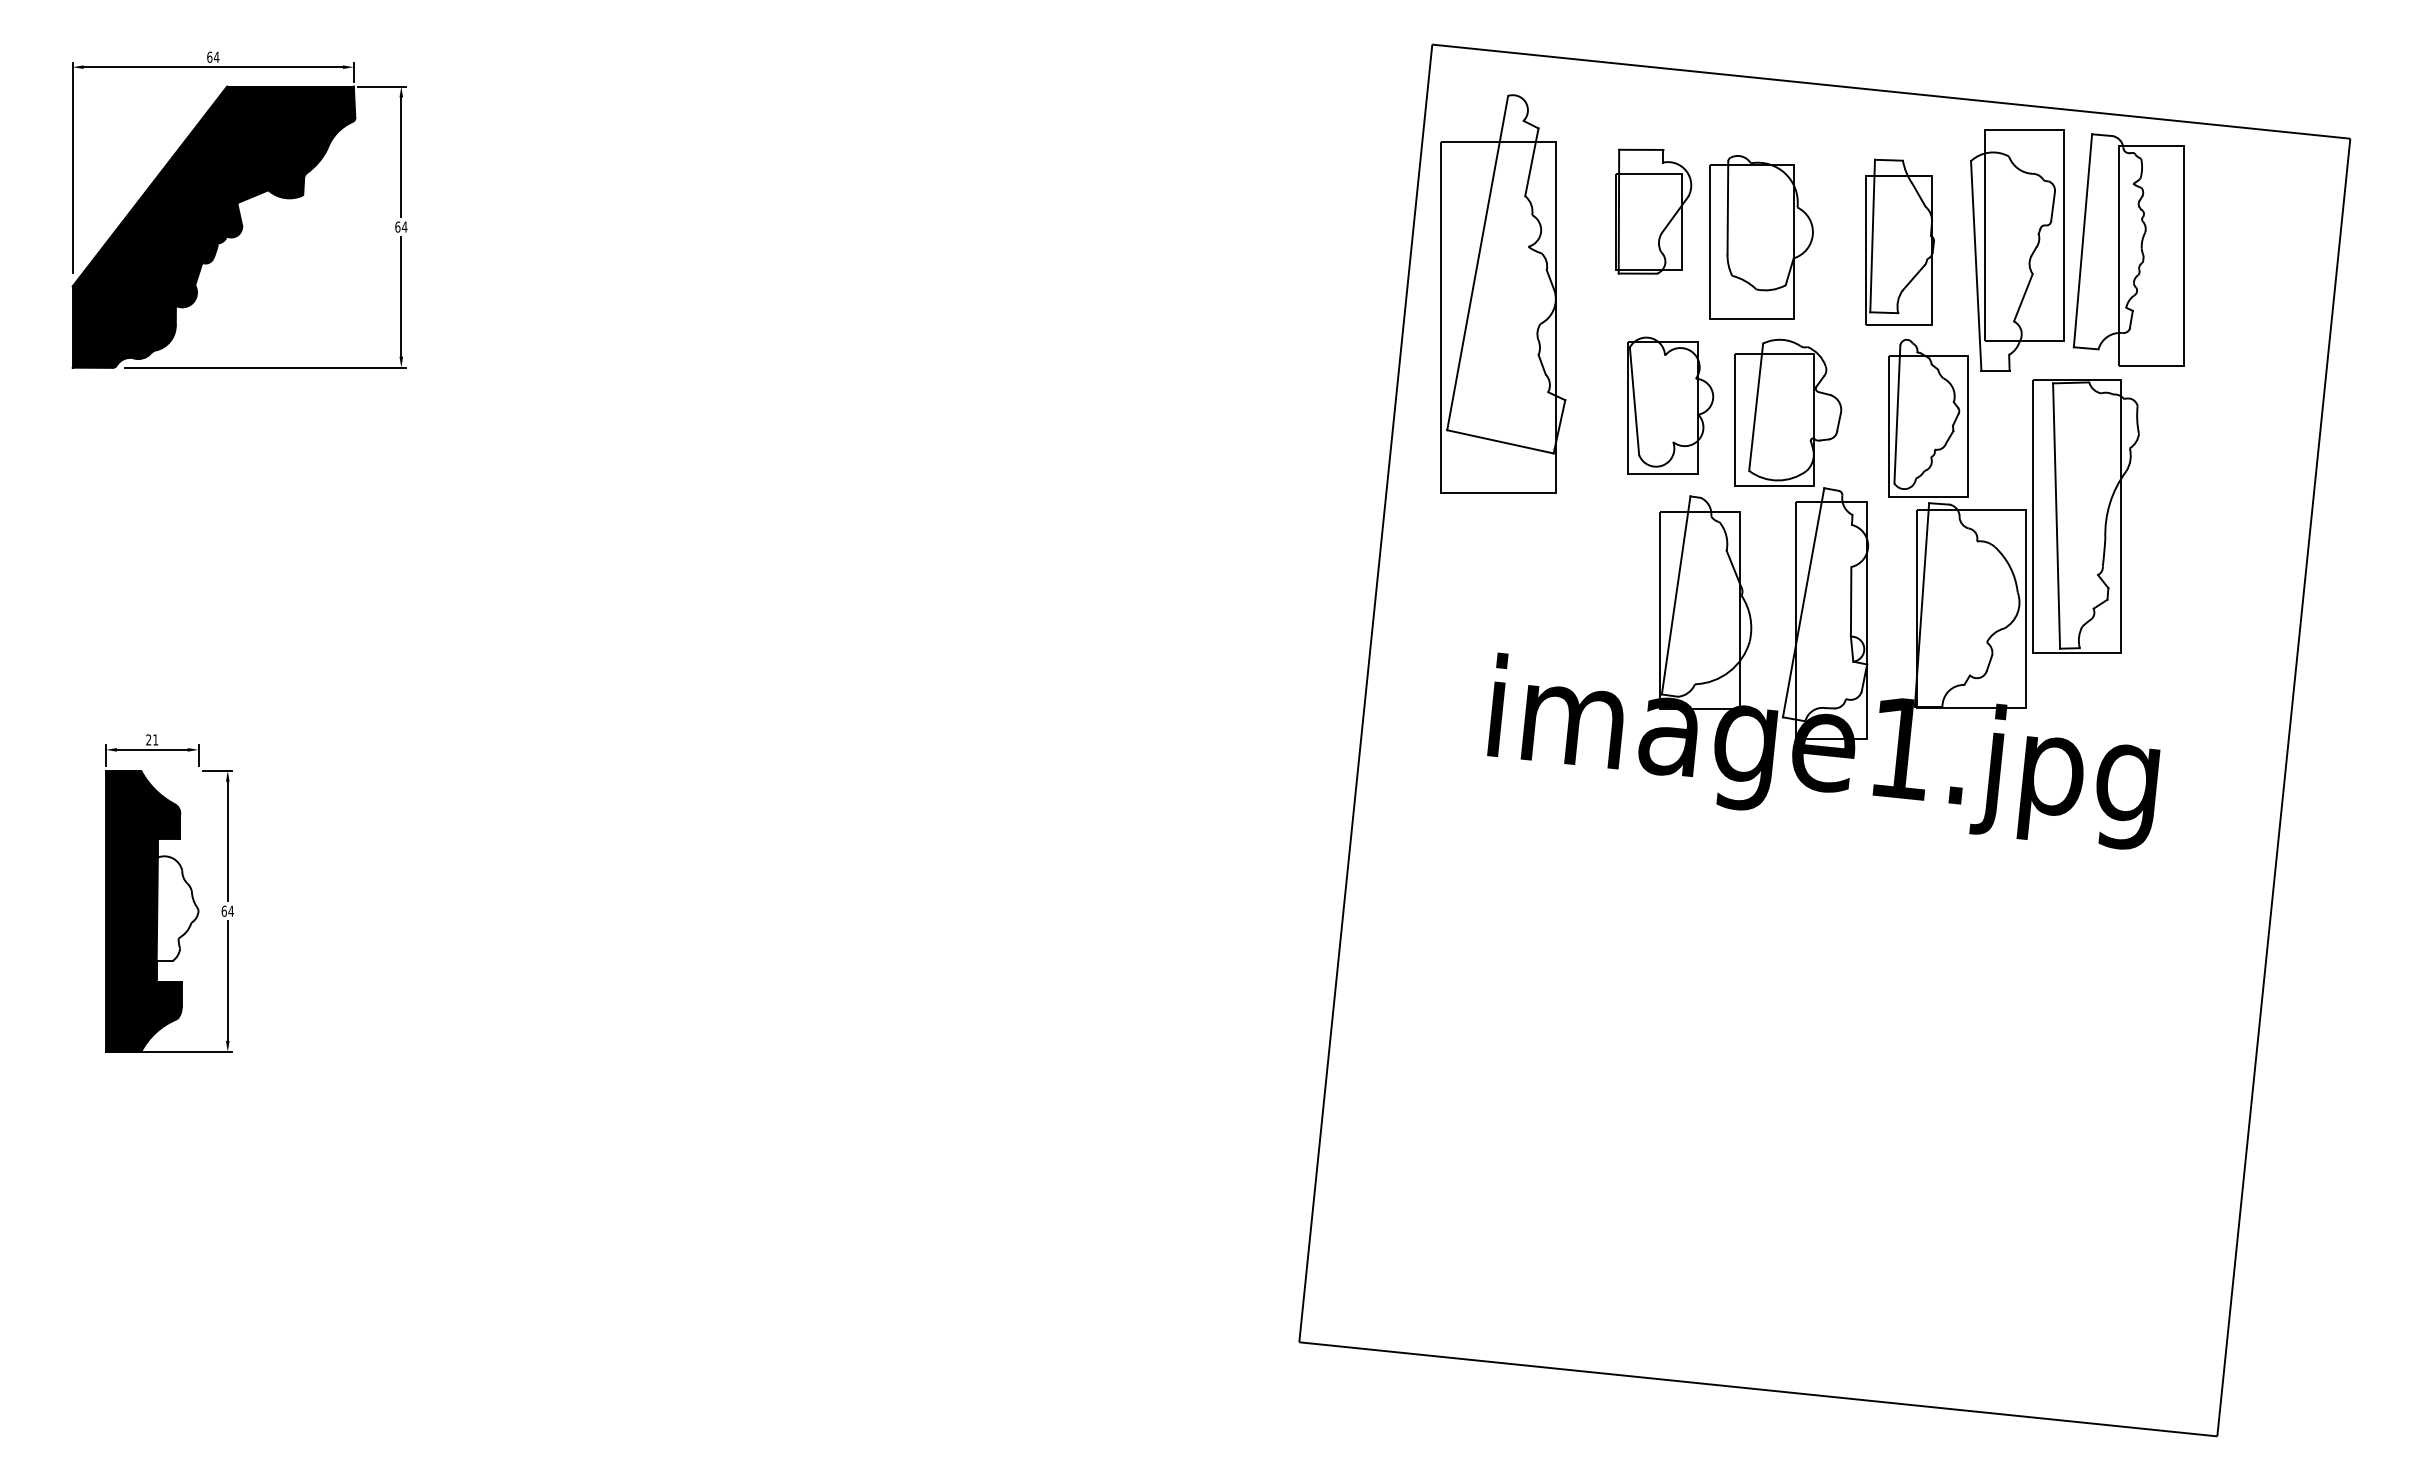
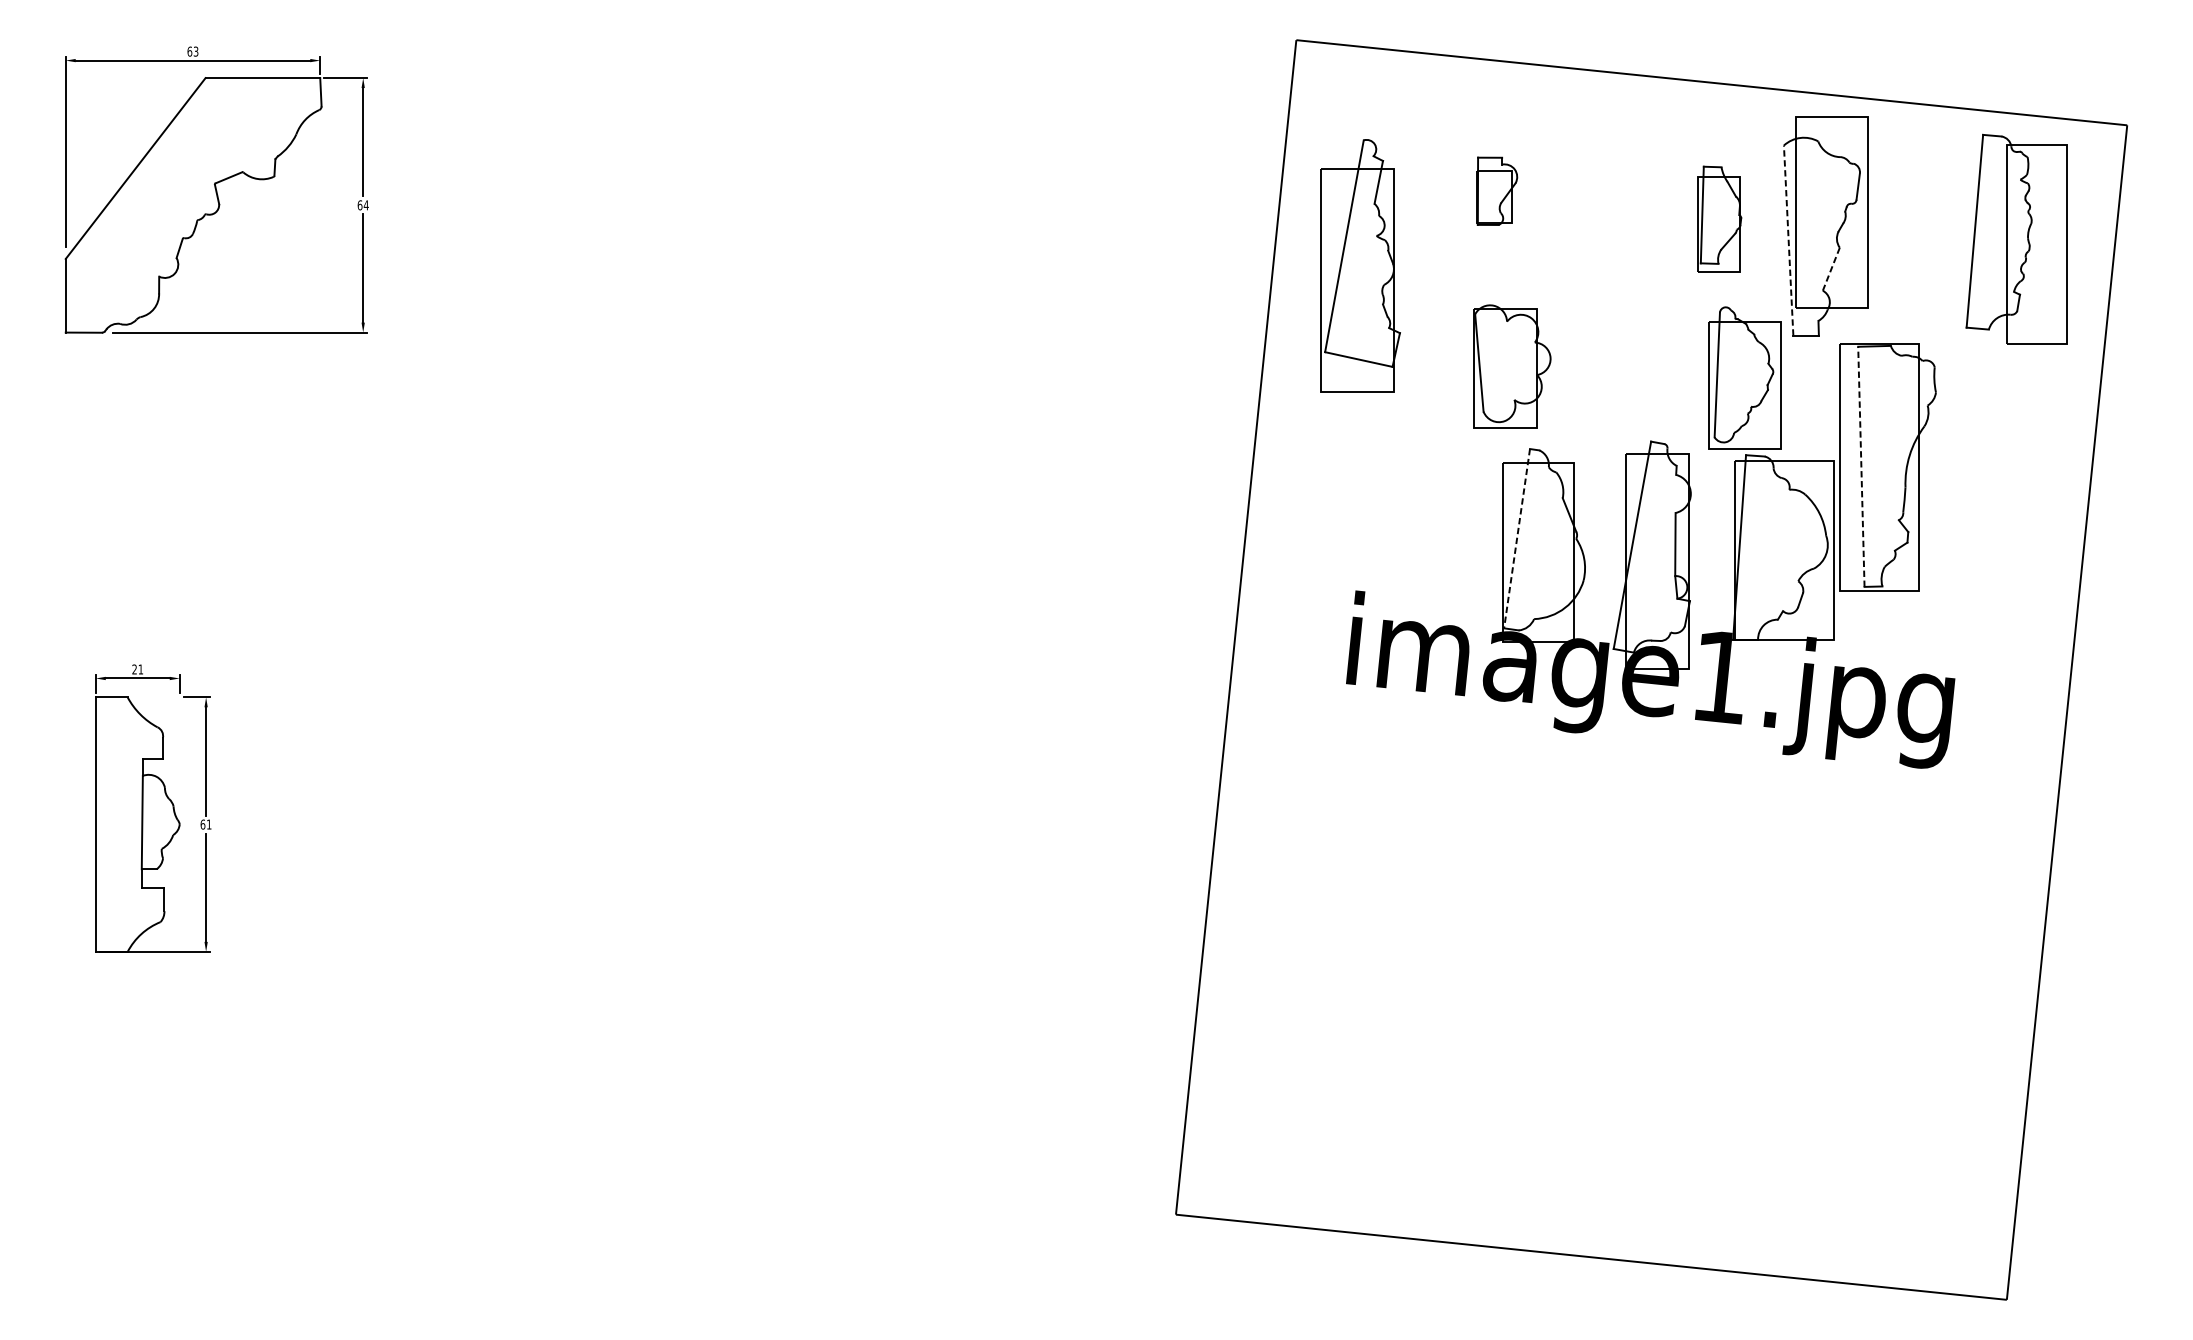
text: (216, 56) -> (195, 50), 64 -> 63
part: (1653, 211) -> (1496, 191), size x0.6
fill: (213, 226) -> (193, 204), removed
part: (1761, 237) -> (1594, 214), removed
part: (1899, 241) -> (1719, 218), size x0.7
part: (2128, 249) -> (2016, 239), moved
line: (1976, 265) -> (1788, 240), solid -> dashed
part: (1503, 293) -> (1360, 265), size x0.7
line: (2023, 297) -> (1831, 269), solid -> dashed
part: (1788, 412) -> (1618, 373), removed
line: (2056, 516) -> (1861, 467), solid -> dashed
line: (1676, 595) -> (1517, 538), solid -> dashed
fill: (143, 910) -> (129, 823), removed
text: (230, 910) -> (208, 823), 64 -> 61

